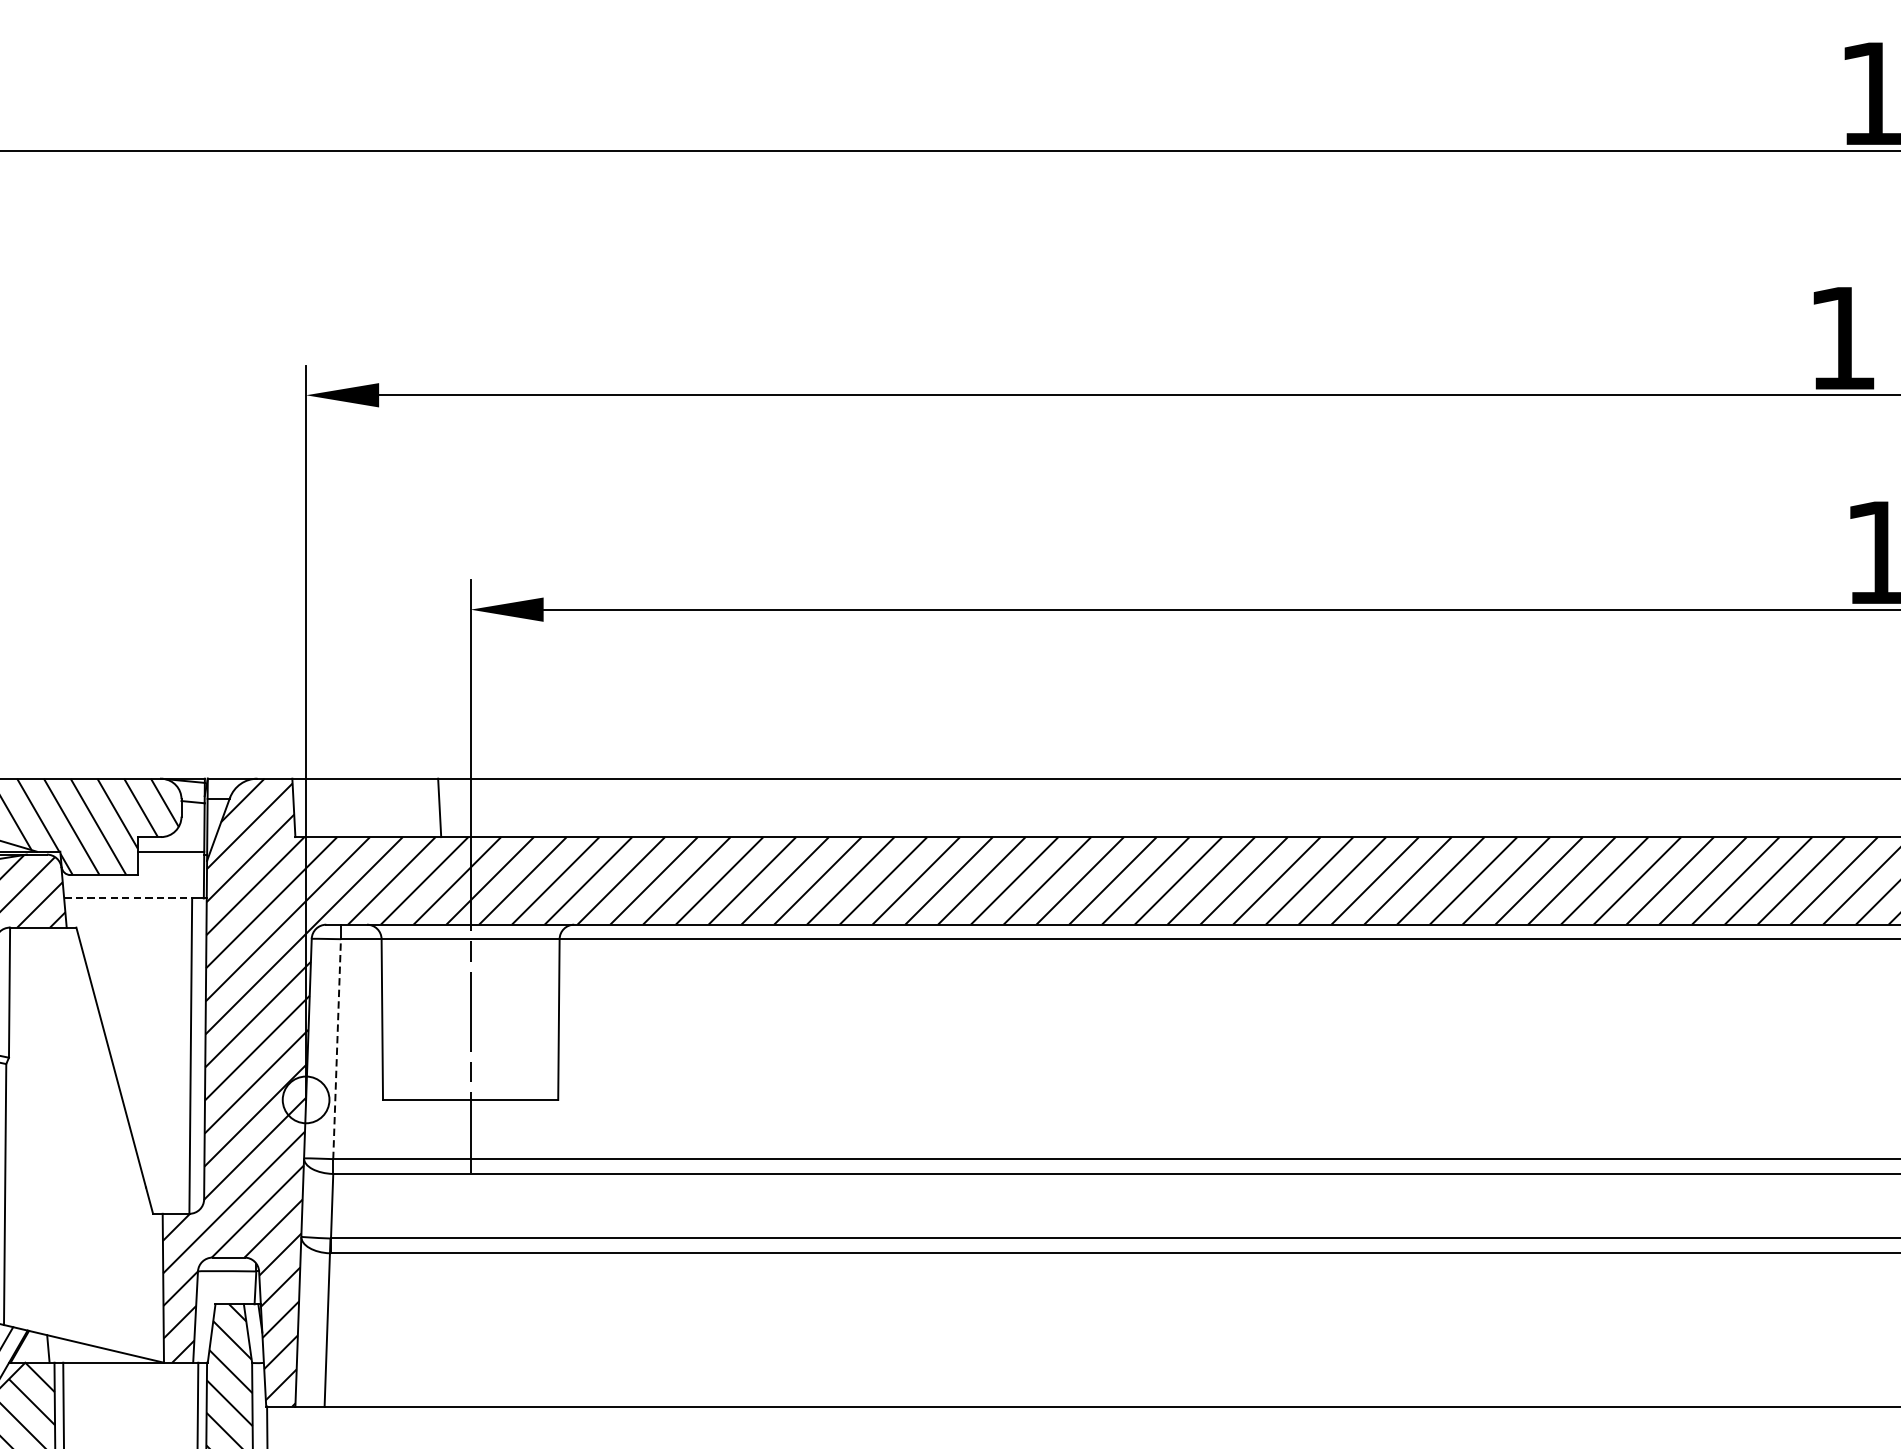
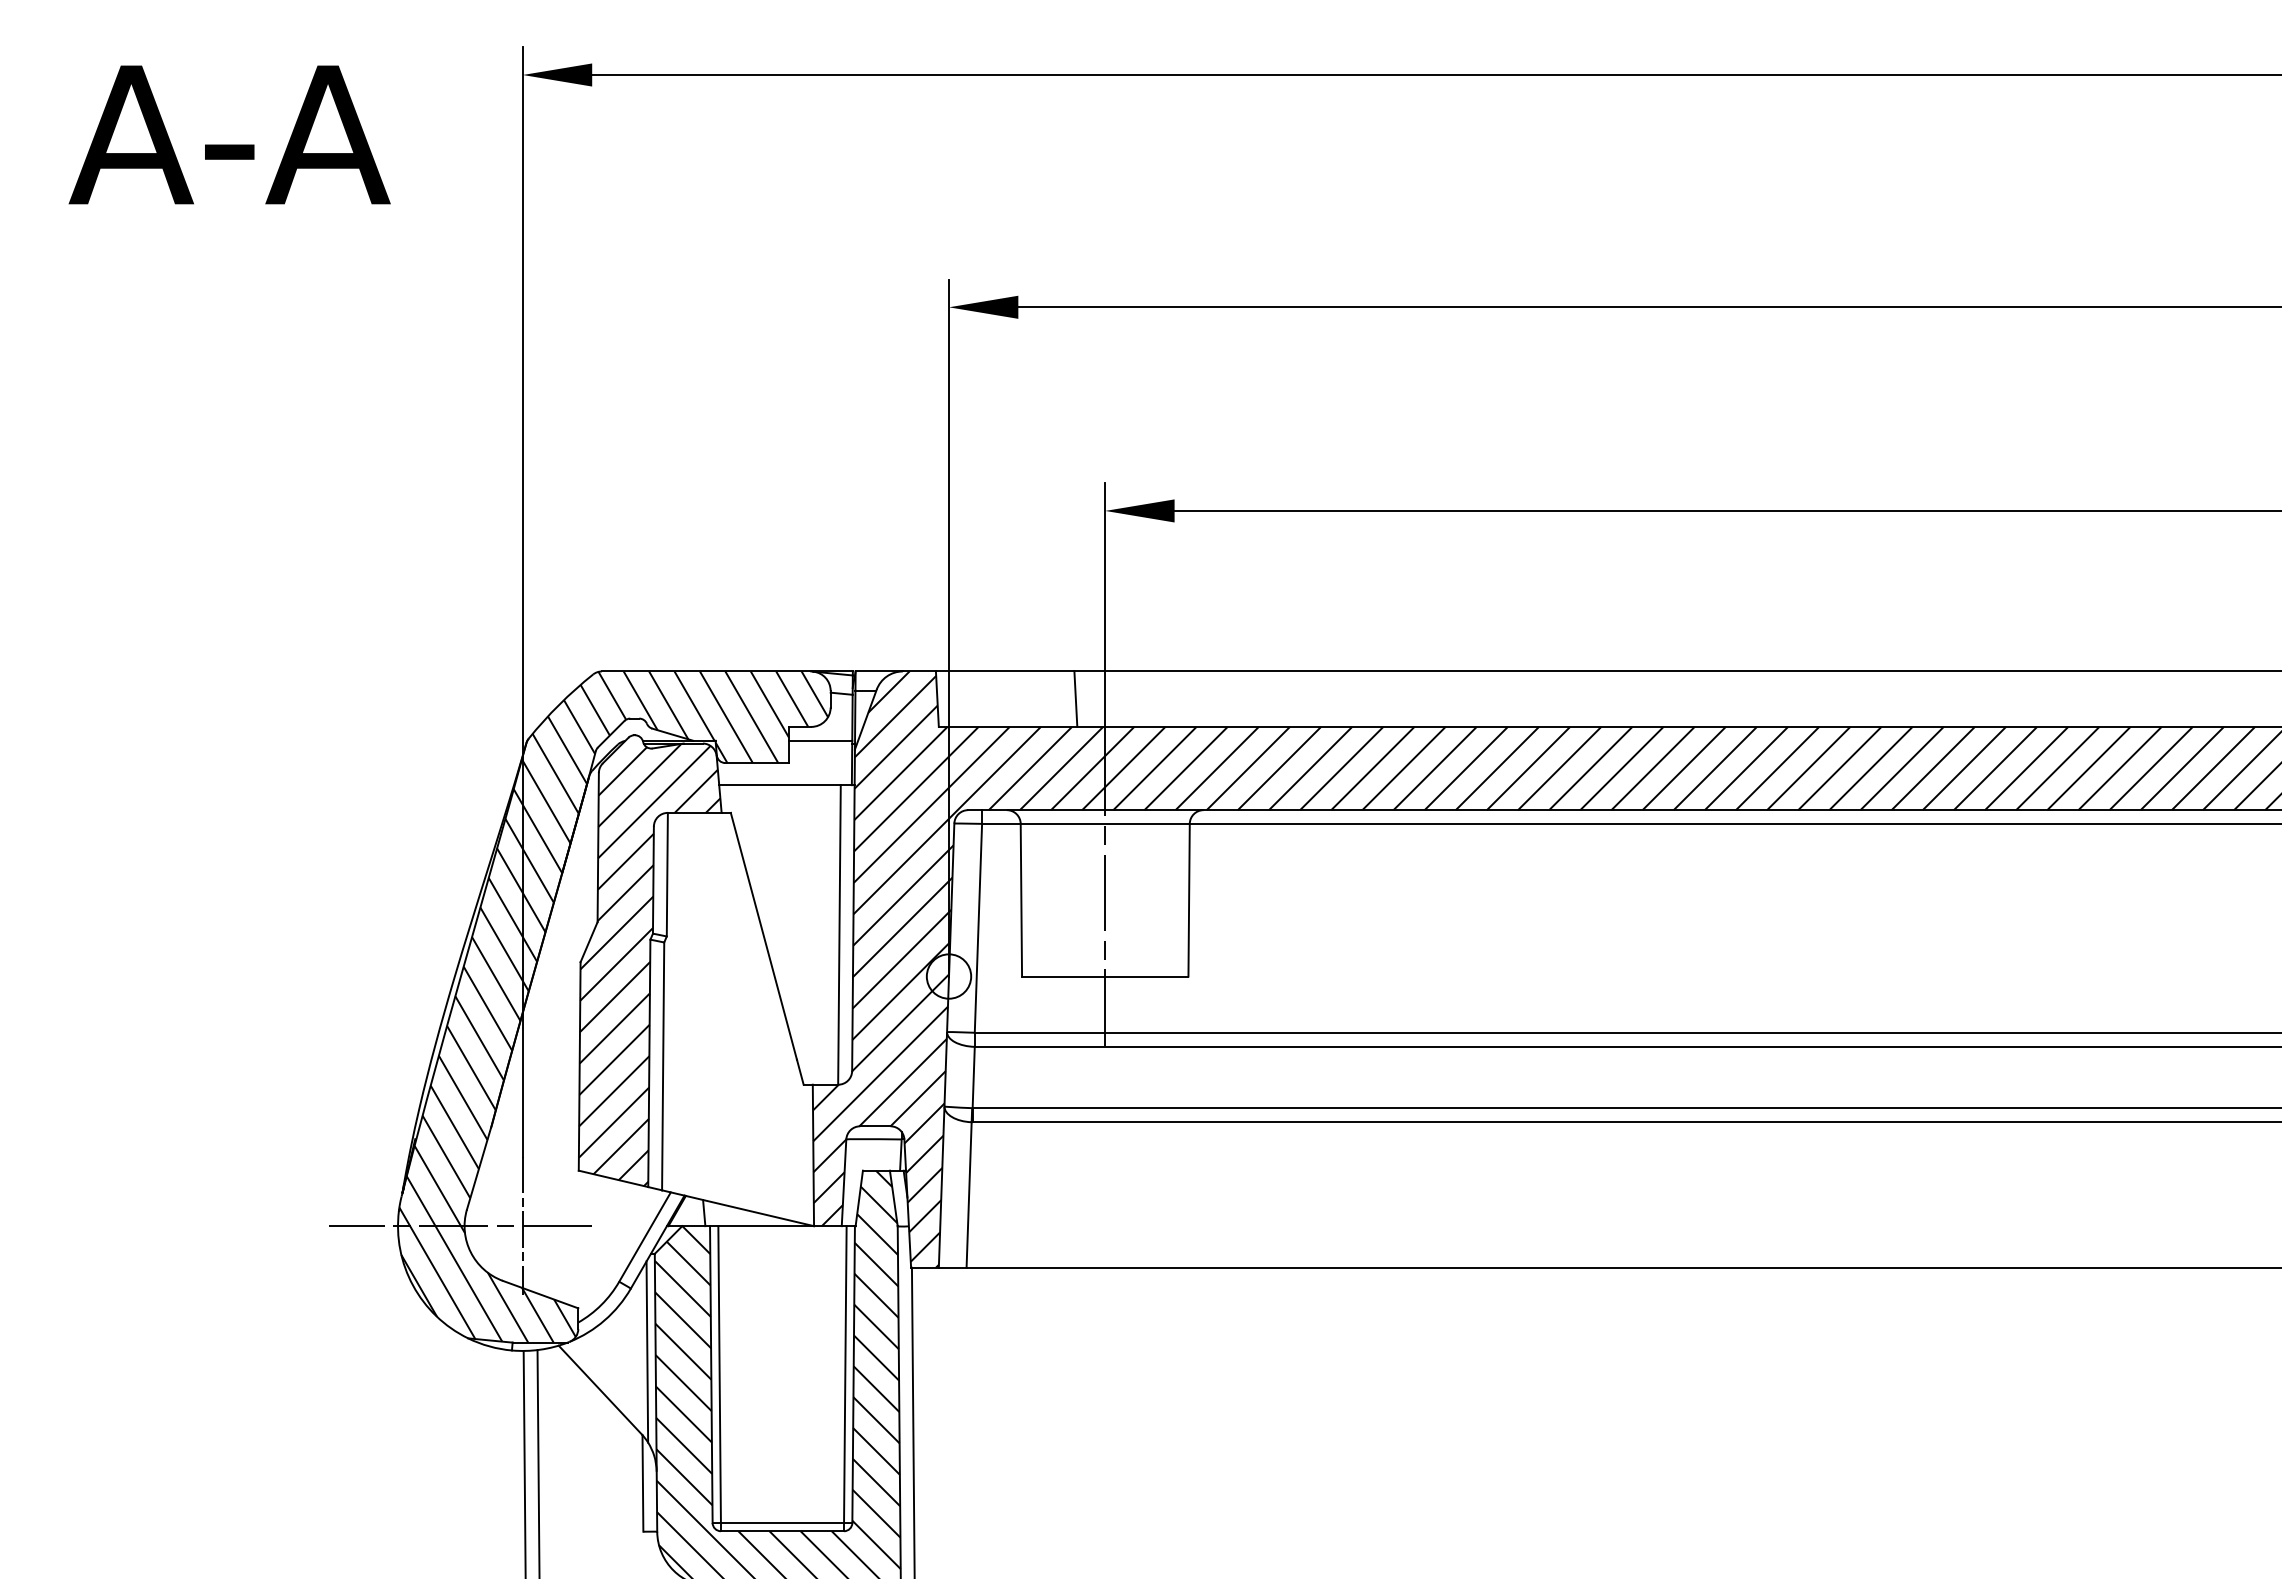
line: (128, 898) -> (780, 785), dashed -> solid
line: (337, 1049) -> (978, 928), dashed -> solid

